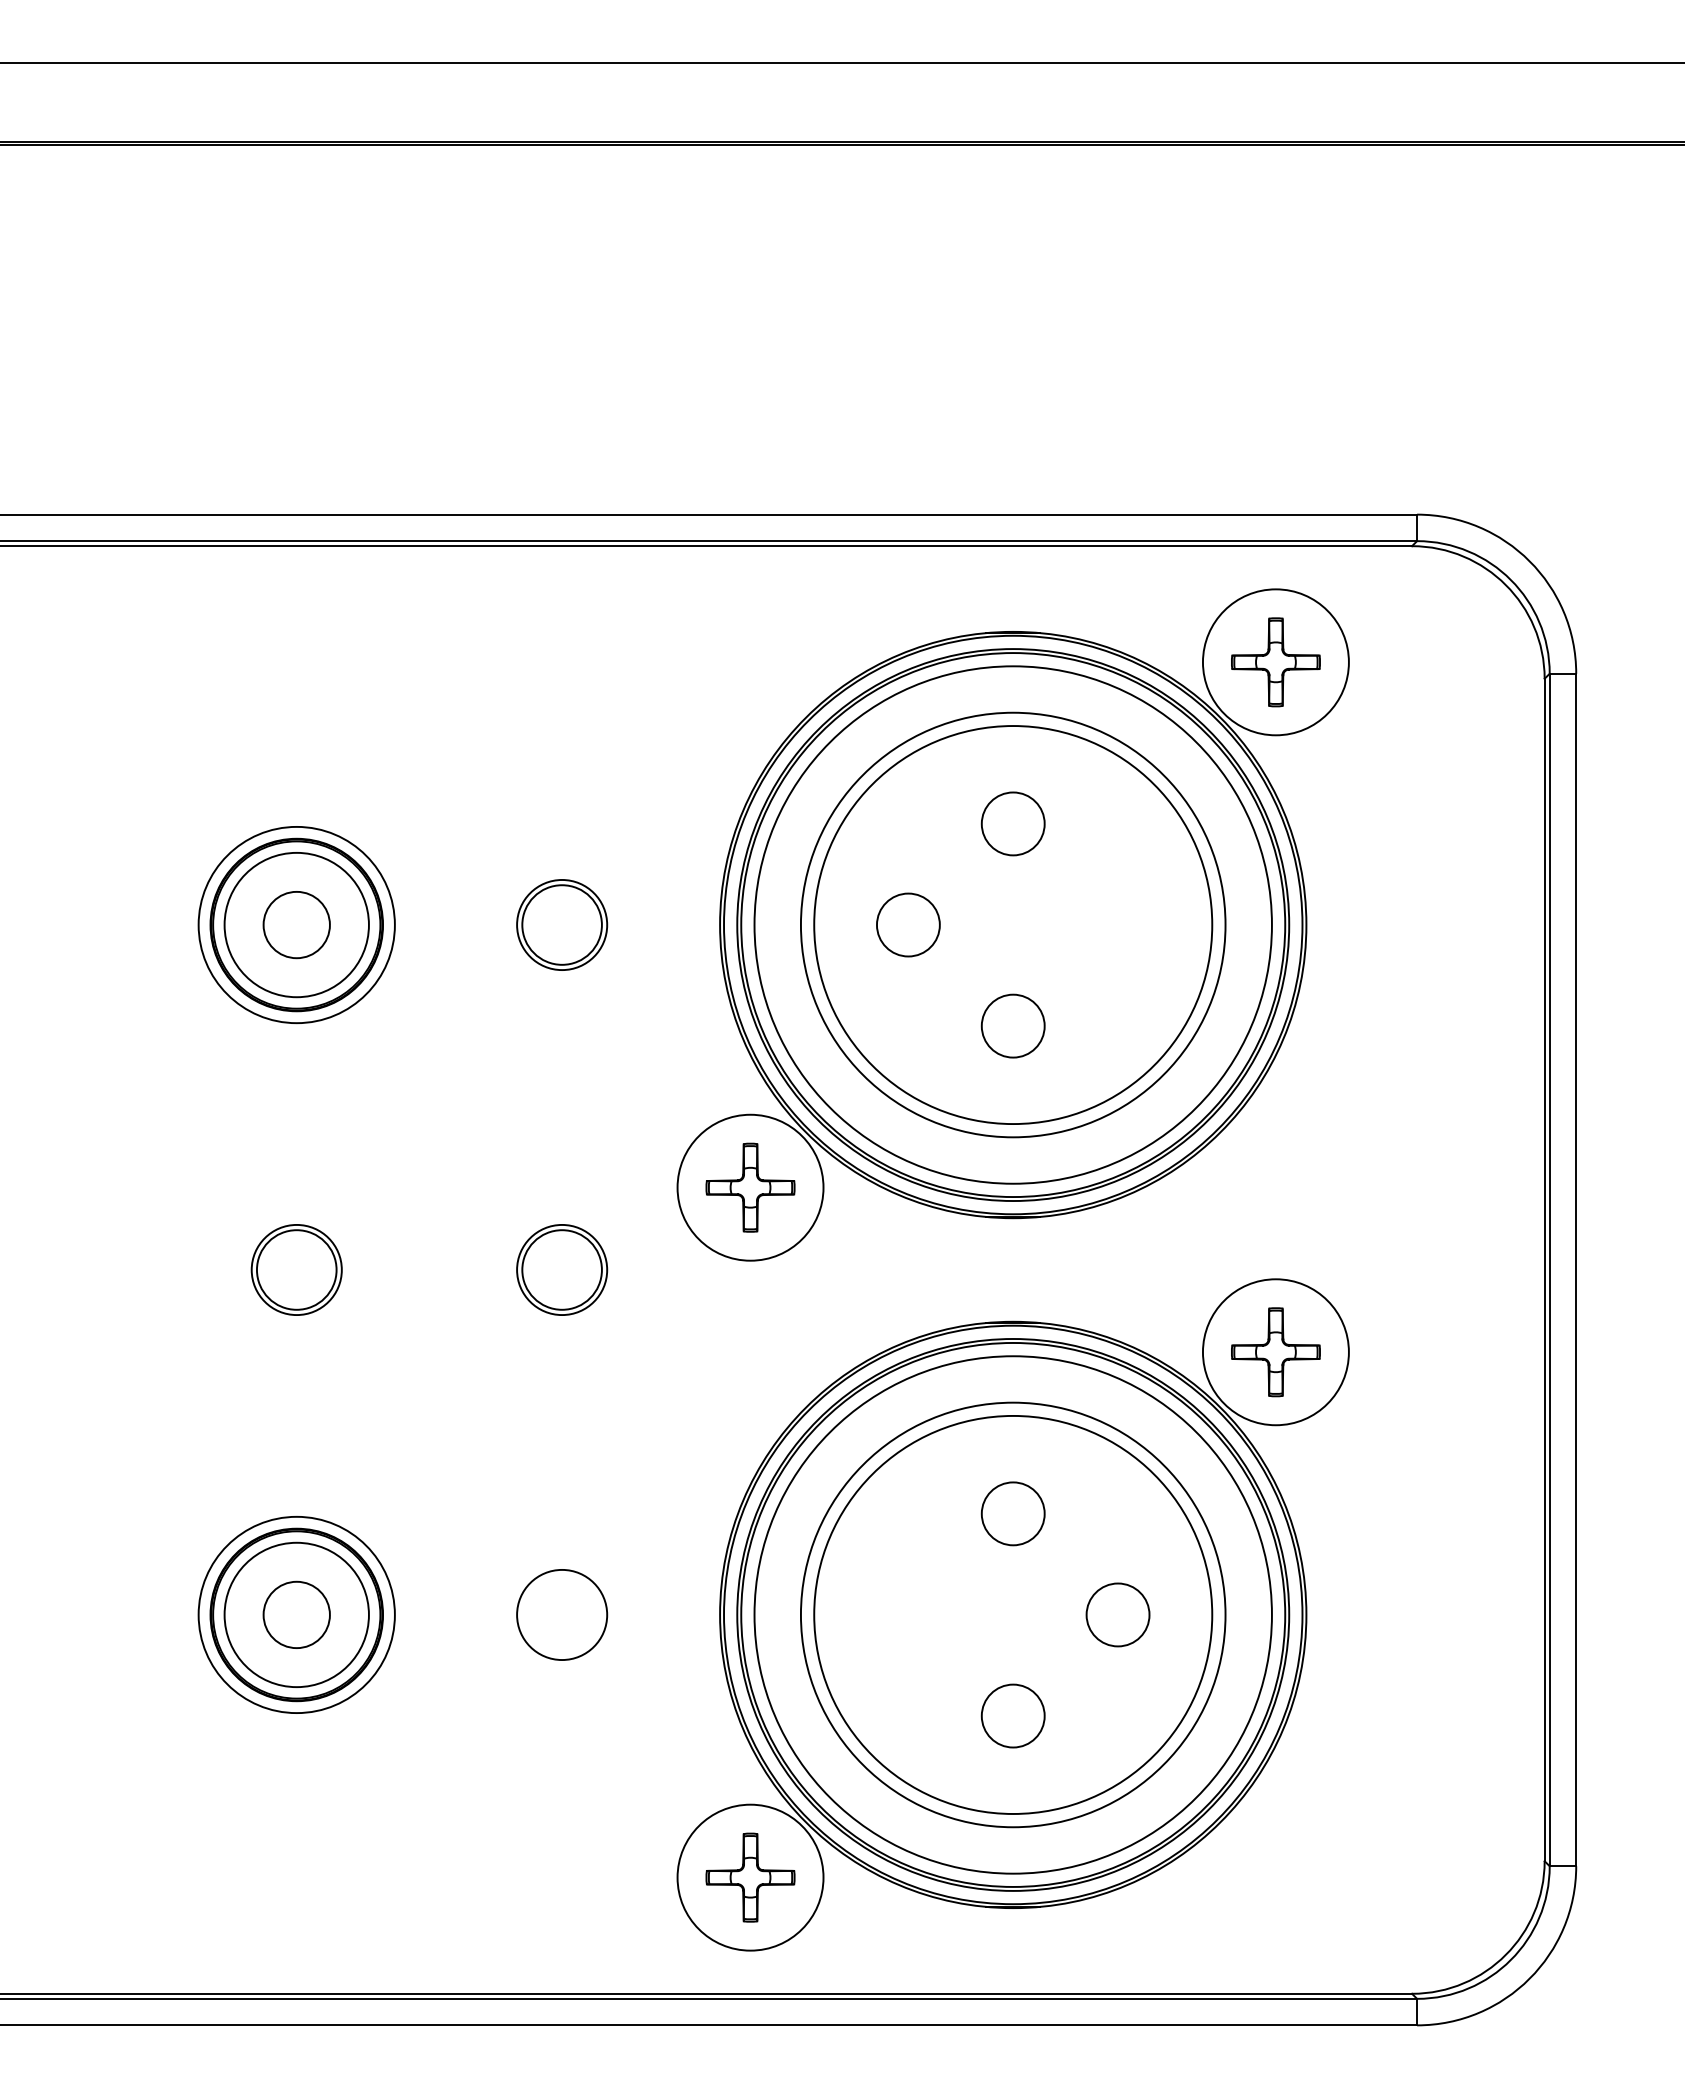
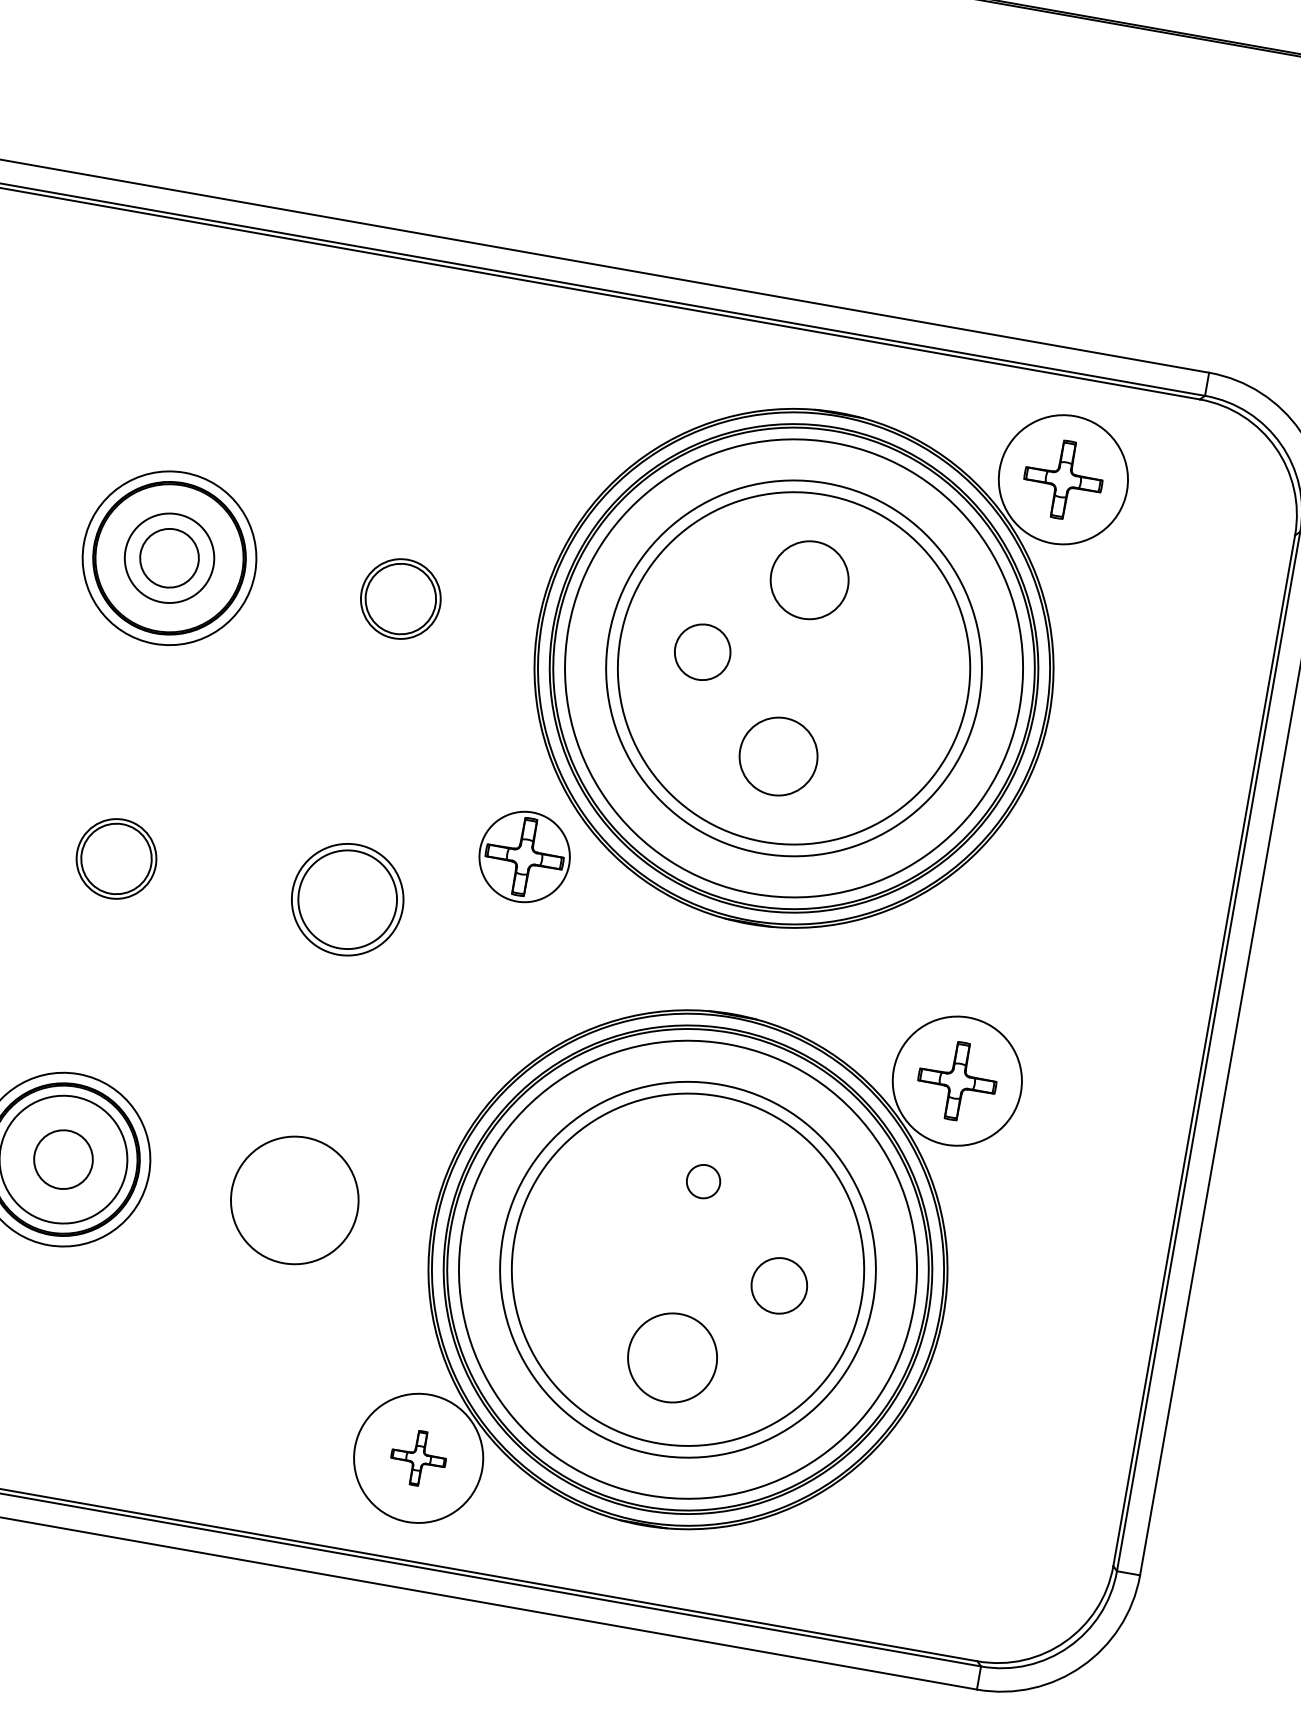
circle: (1012, 823) -> (809, 579), size x1.4
circle: (296, 924) -> (169, 557), size x0.7
circle: (1012, 1025) -> (777, 755), size x1.4
circle: (750, 1187) -> (524, 856), size x0.7
part: (562, 1269) -> (348, 899), size x1.4
circle: (1012, 1513) -> (702, 1181), size x0.6
circle: (562, 1614) -> (295, 1200), size x1.6
circle: (1012, 1715) -> (671, 1357), size x1.6
part: (750, 1877) -> (418, 1458), size x0.7

